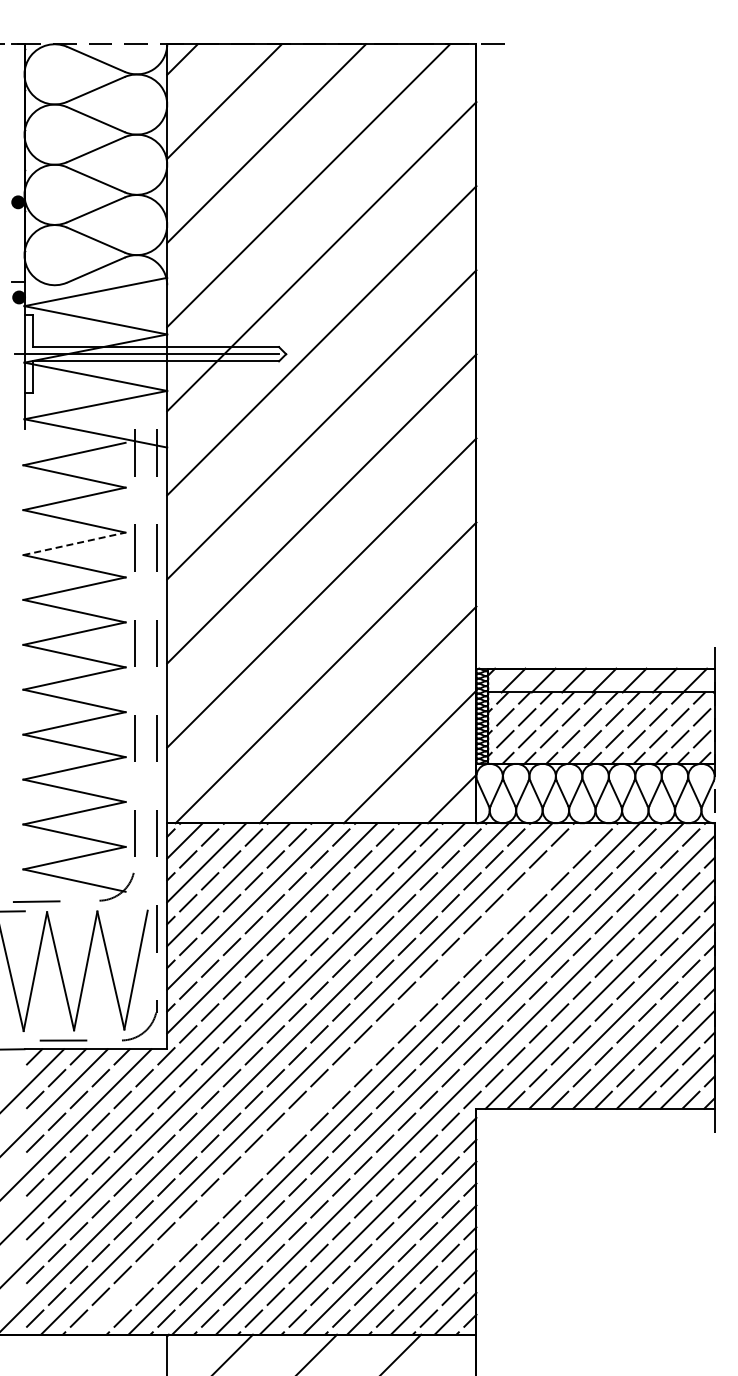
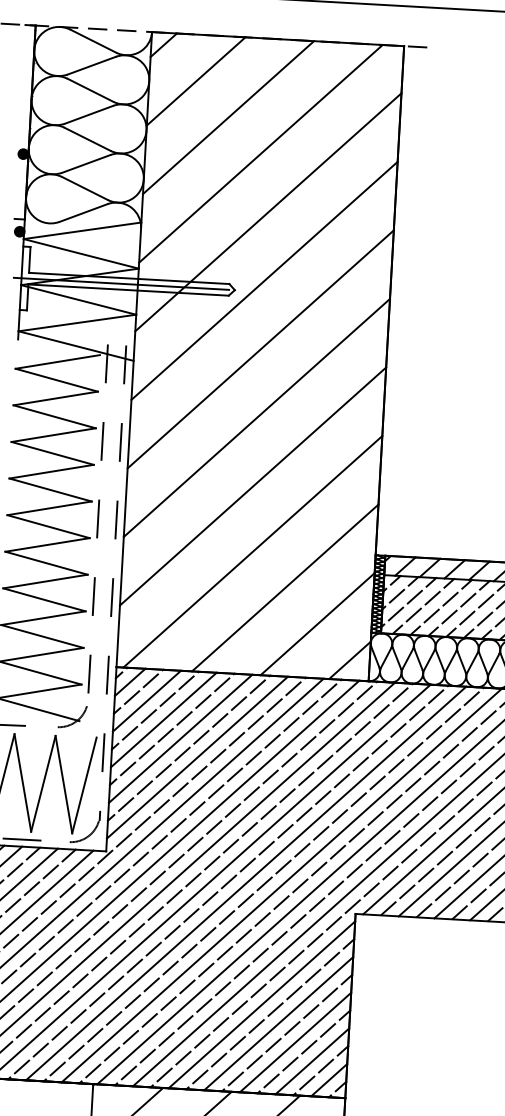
line: (75, 543) -> (54, 434), dashed -> solid
line: (340, 1078) -> (246, 883), added

